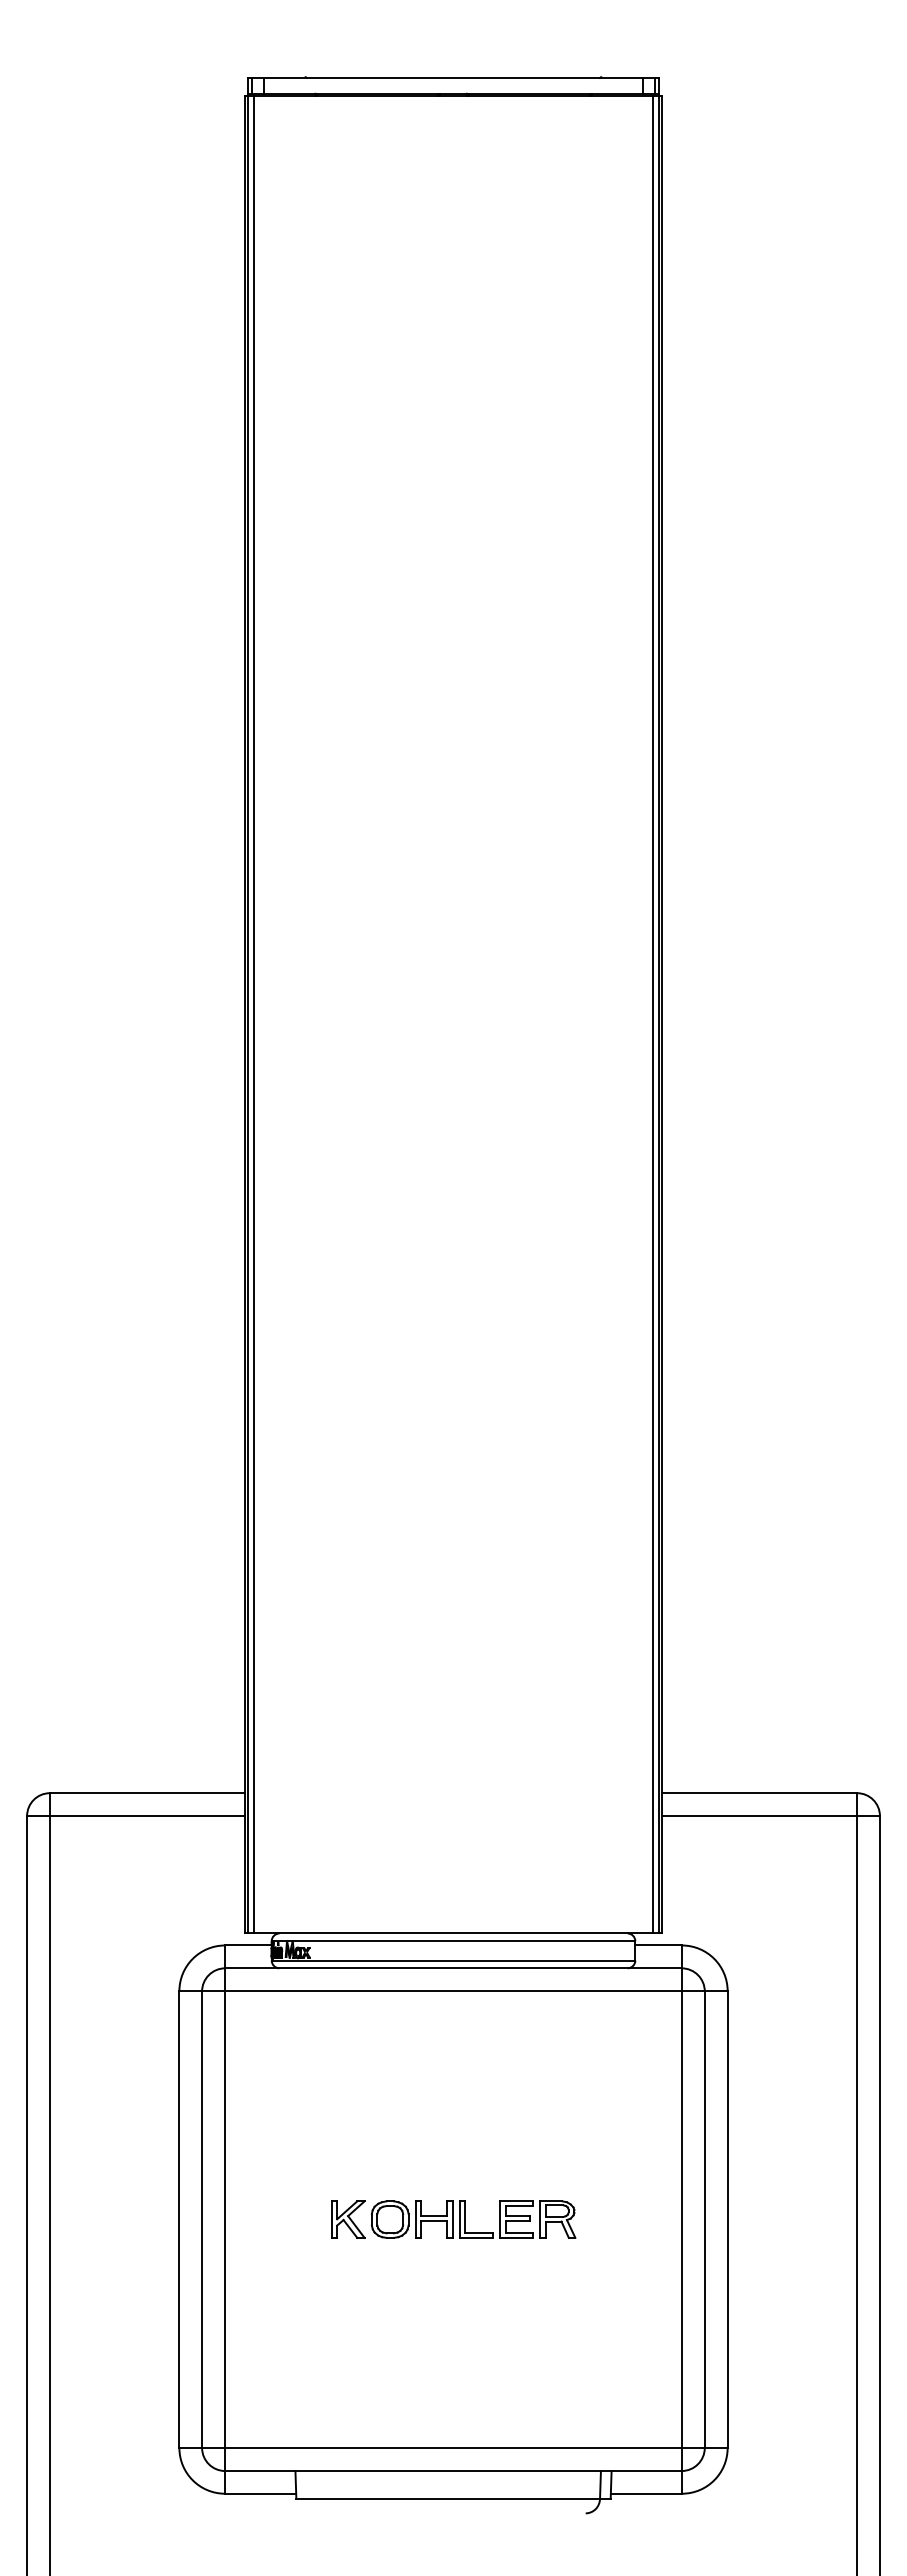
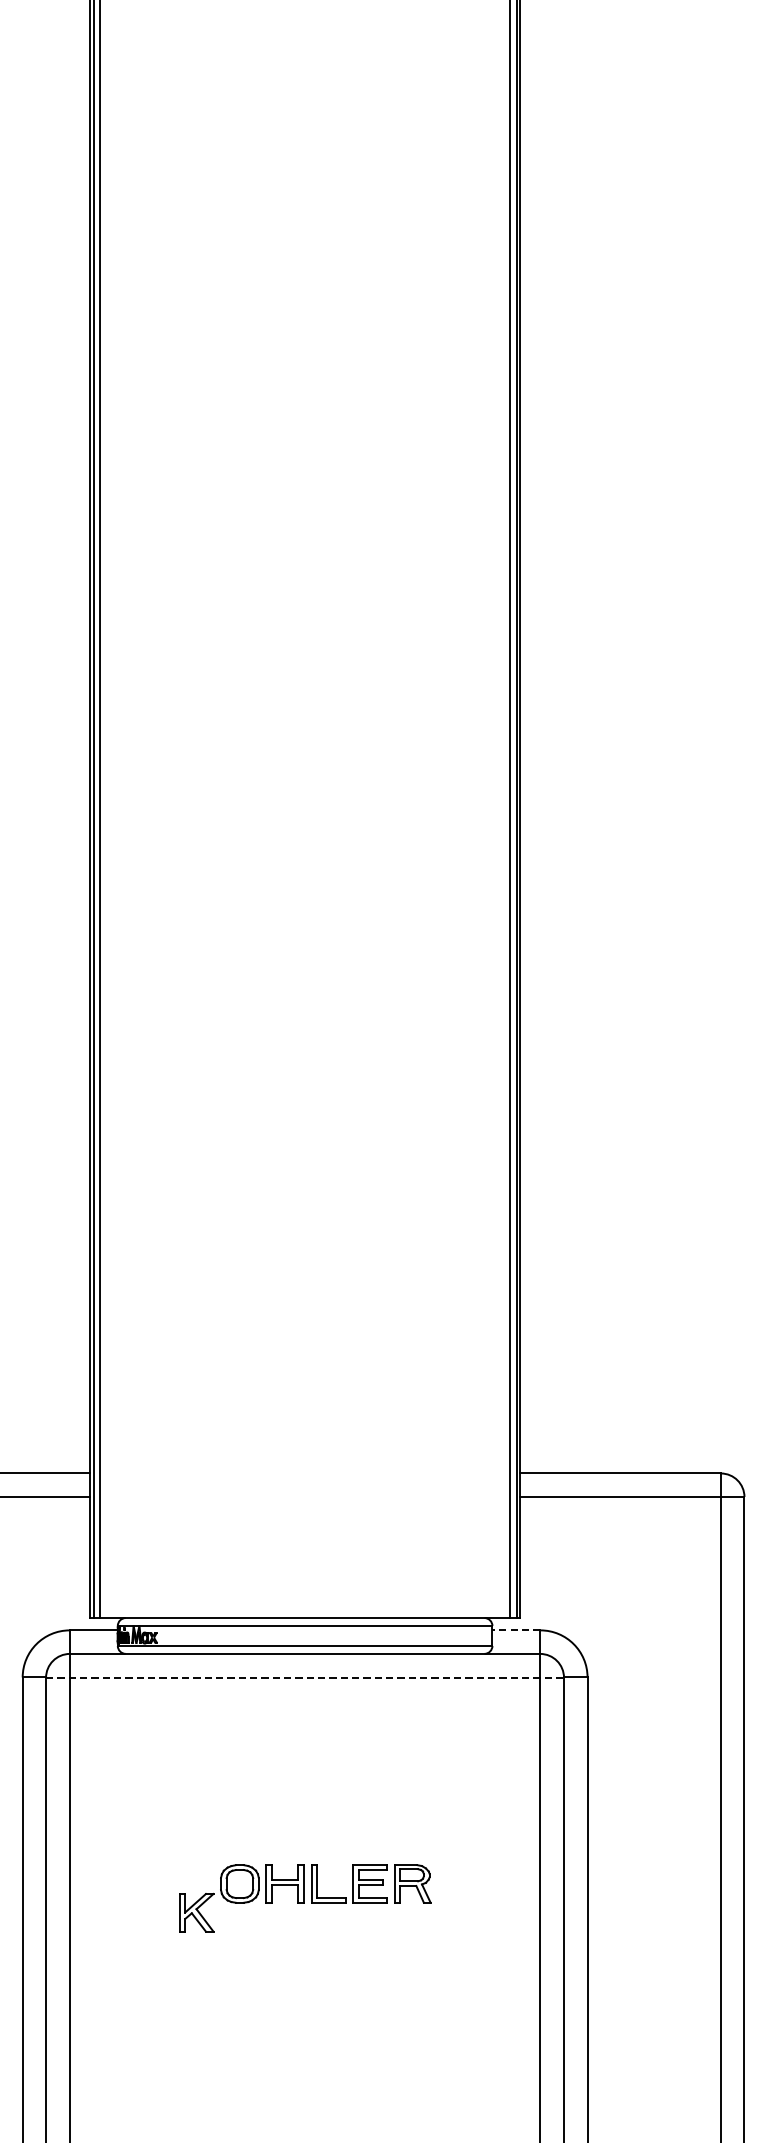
line: (658, 1945) -> (516, 1630), solid -> dashed
line: (454, 1991) -> (306, 1677), solid -> dashed
part: (465, 2219) -> (317, 1883), moved

